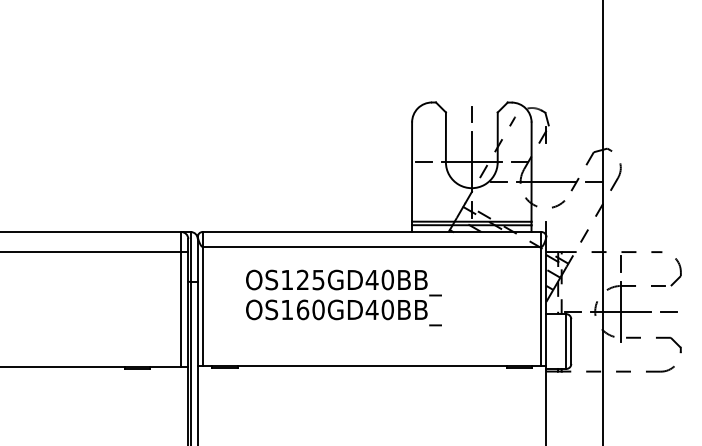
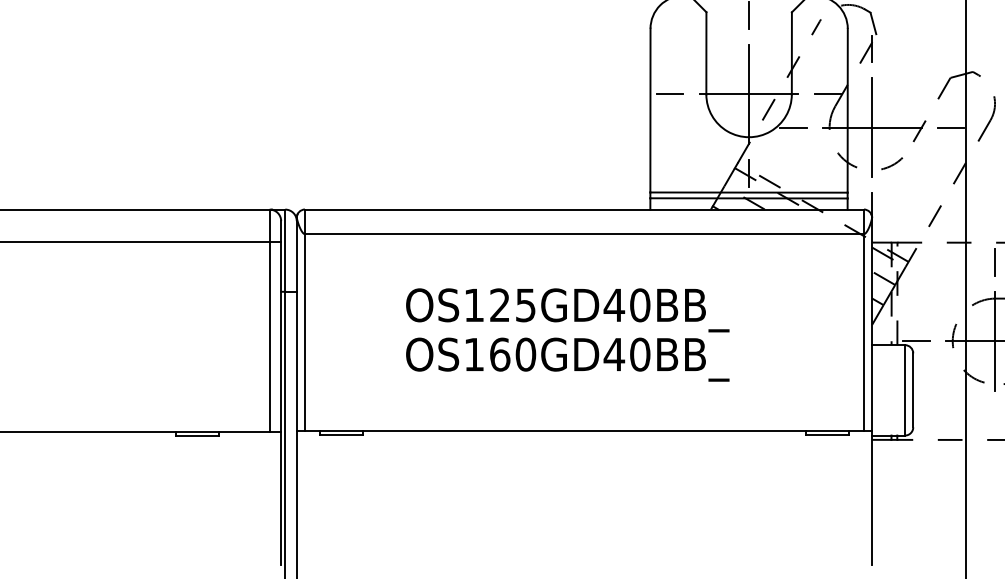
line: (546, 182) -> (872, 127), added
text: (343, 297) -> (567, 334), moved

